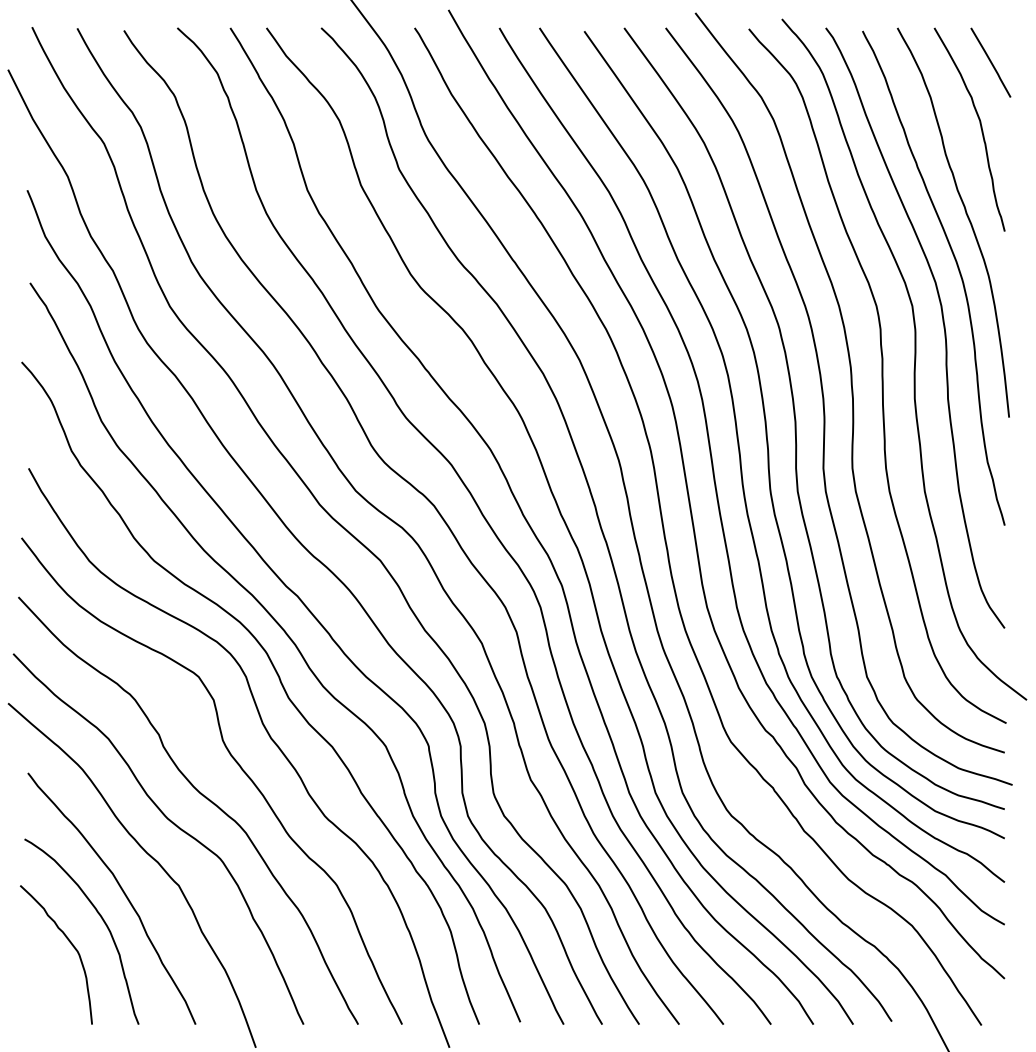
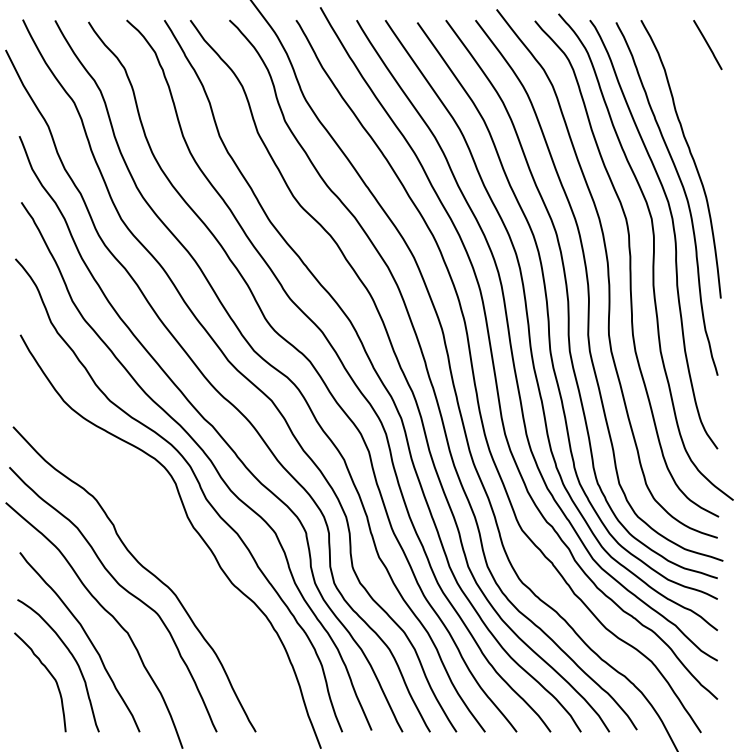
curve: (980, 128) -> (700, 92), removed
curve: (235, 762) -> (168, 544), removed

